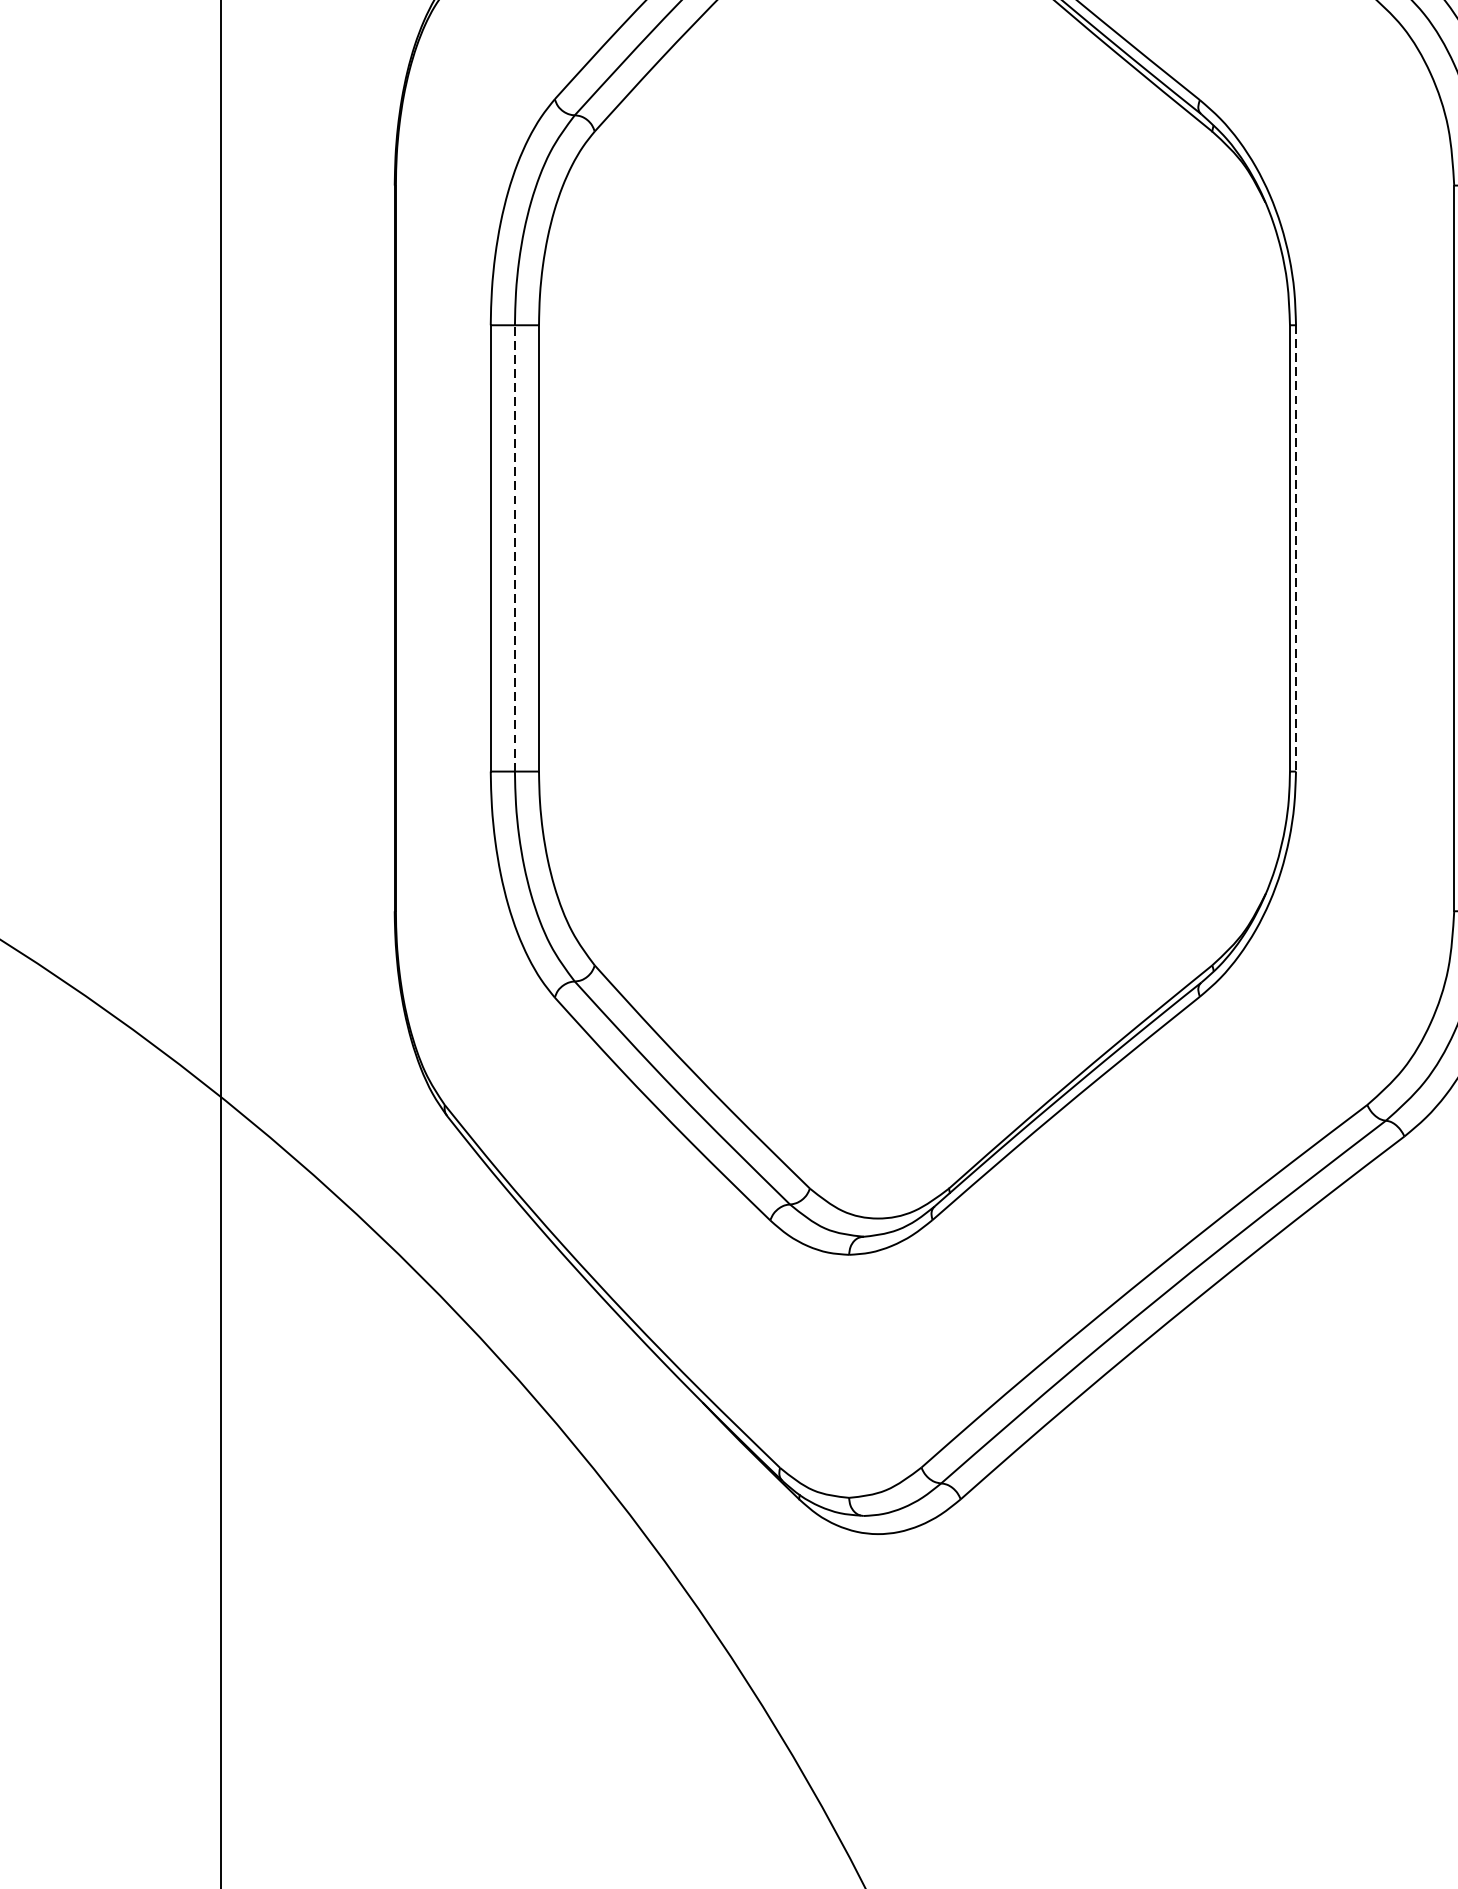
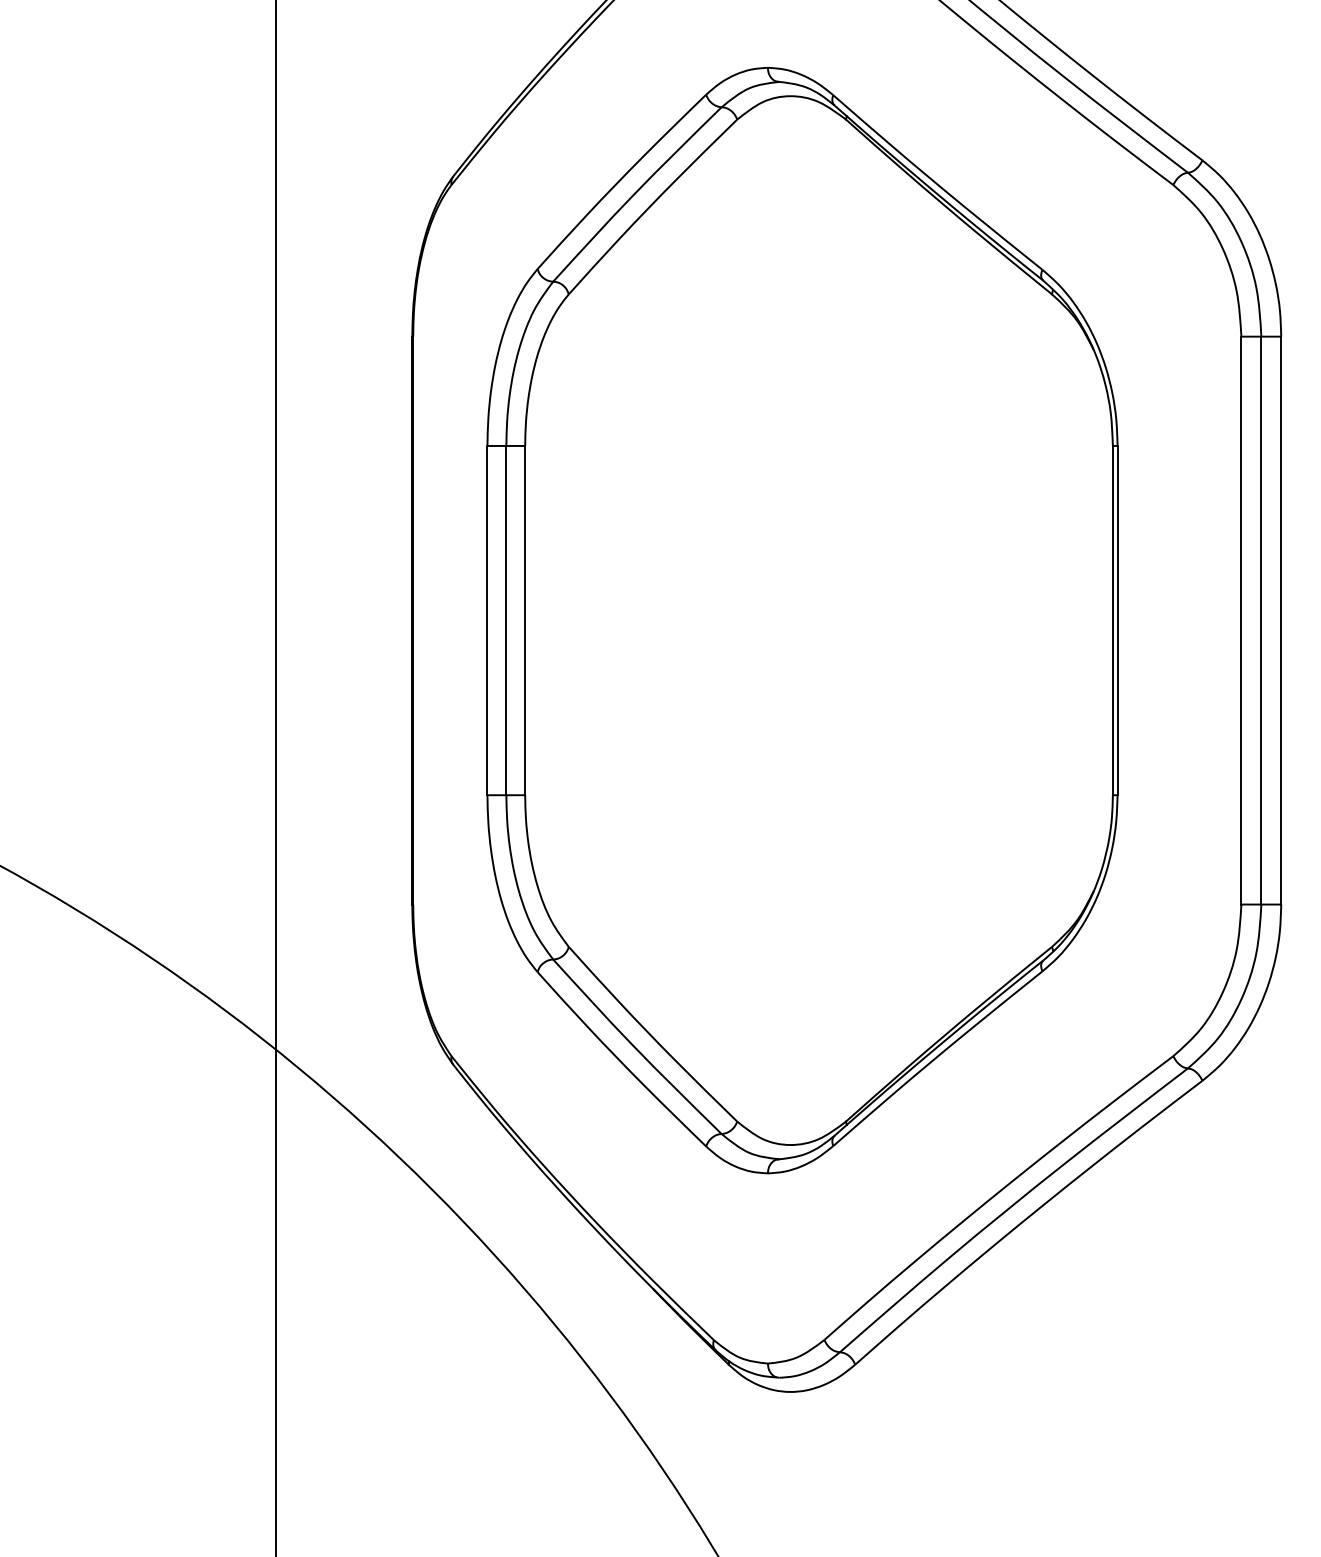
line: (515, 548) -> (506, 620), dashed -> solid
line: (1295, 548) -> (1117, 620), dashed -> solid

